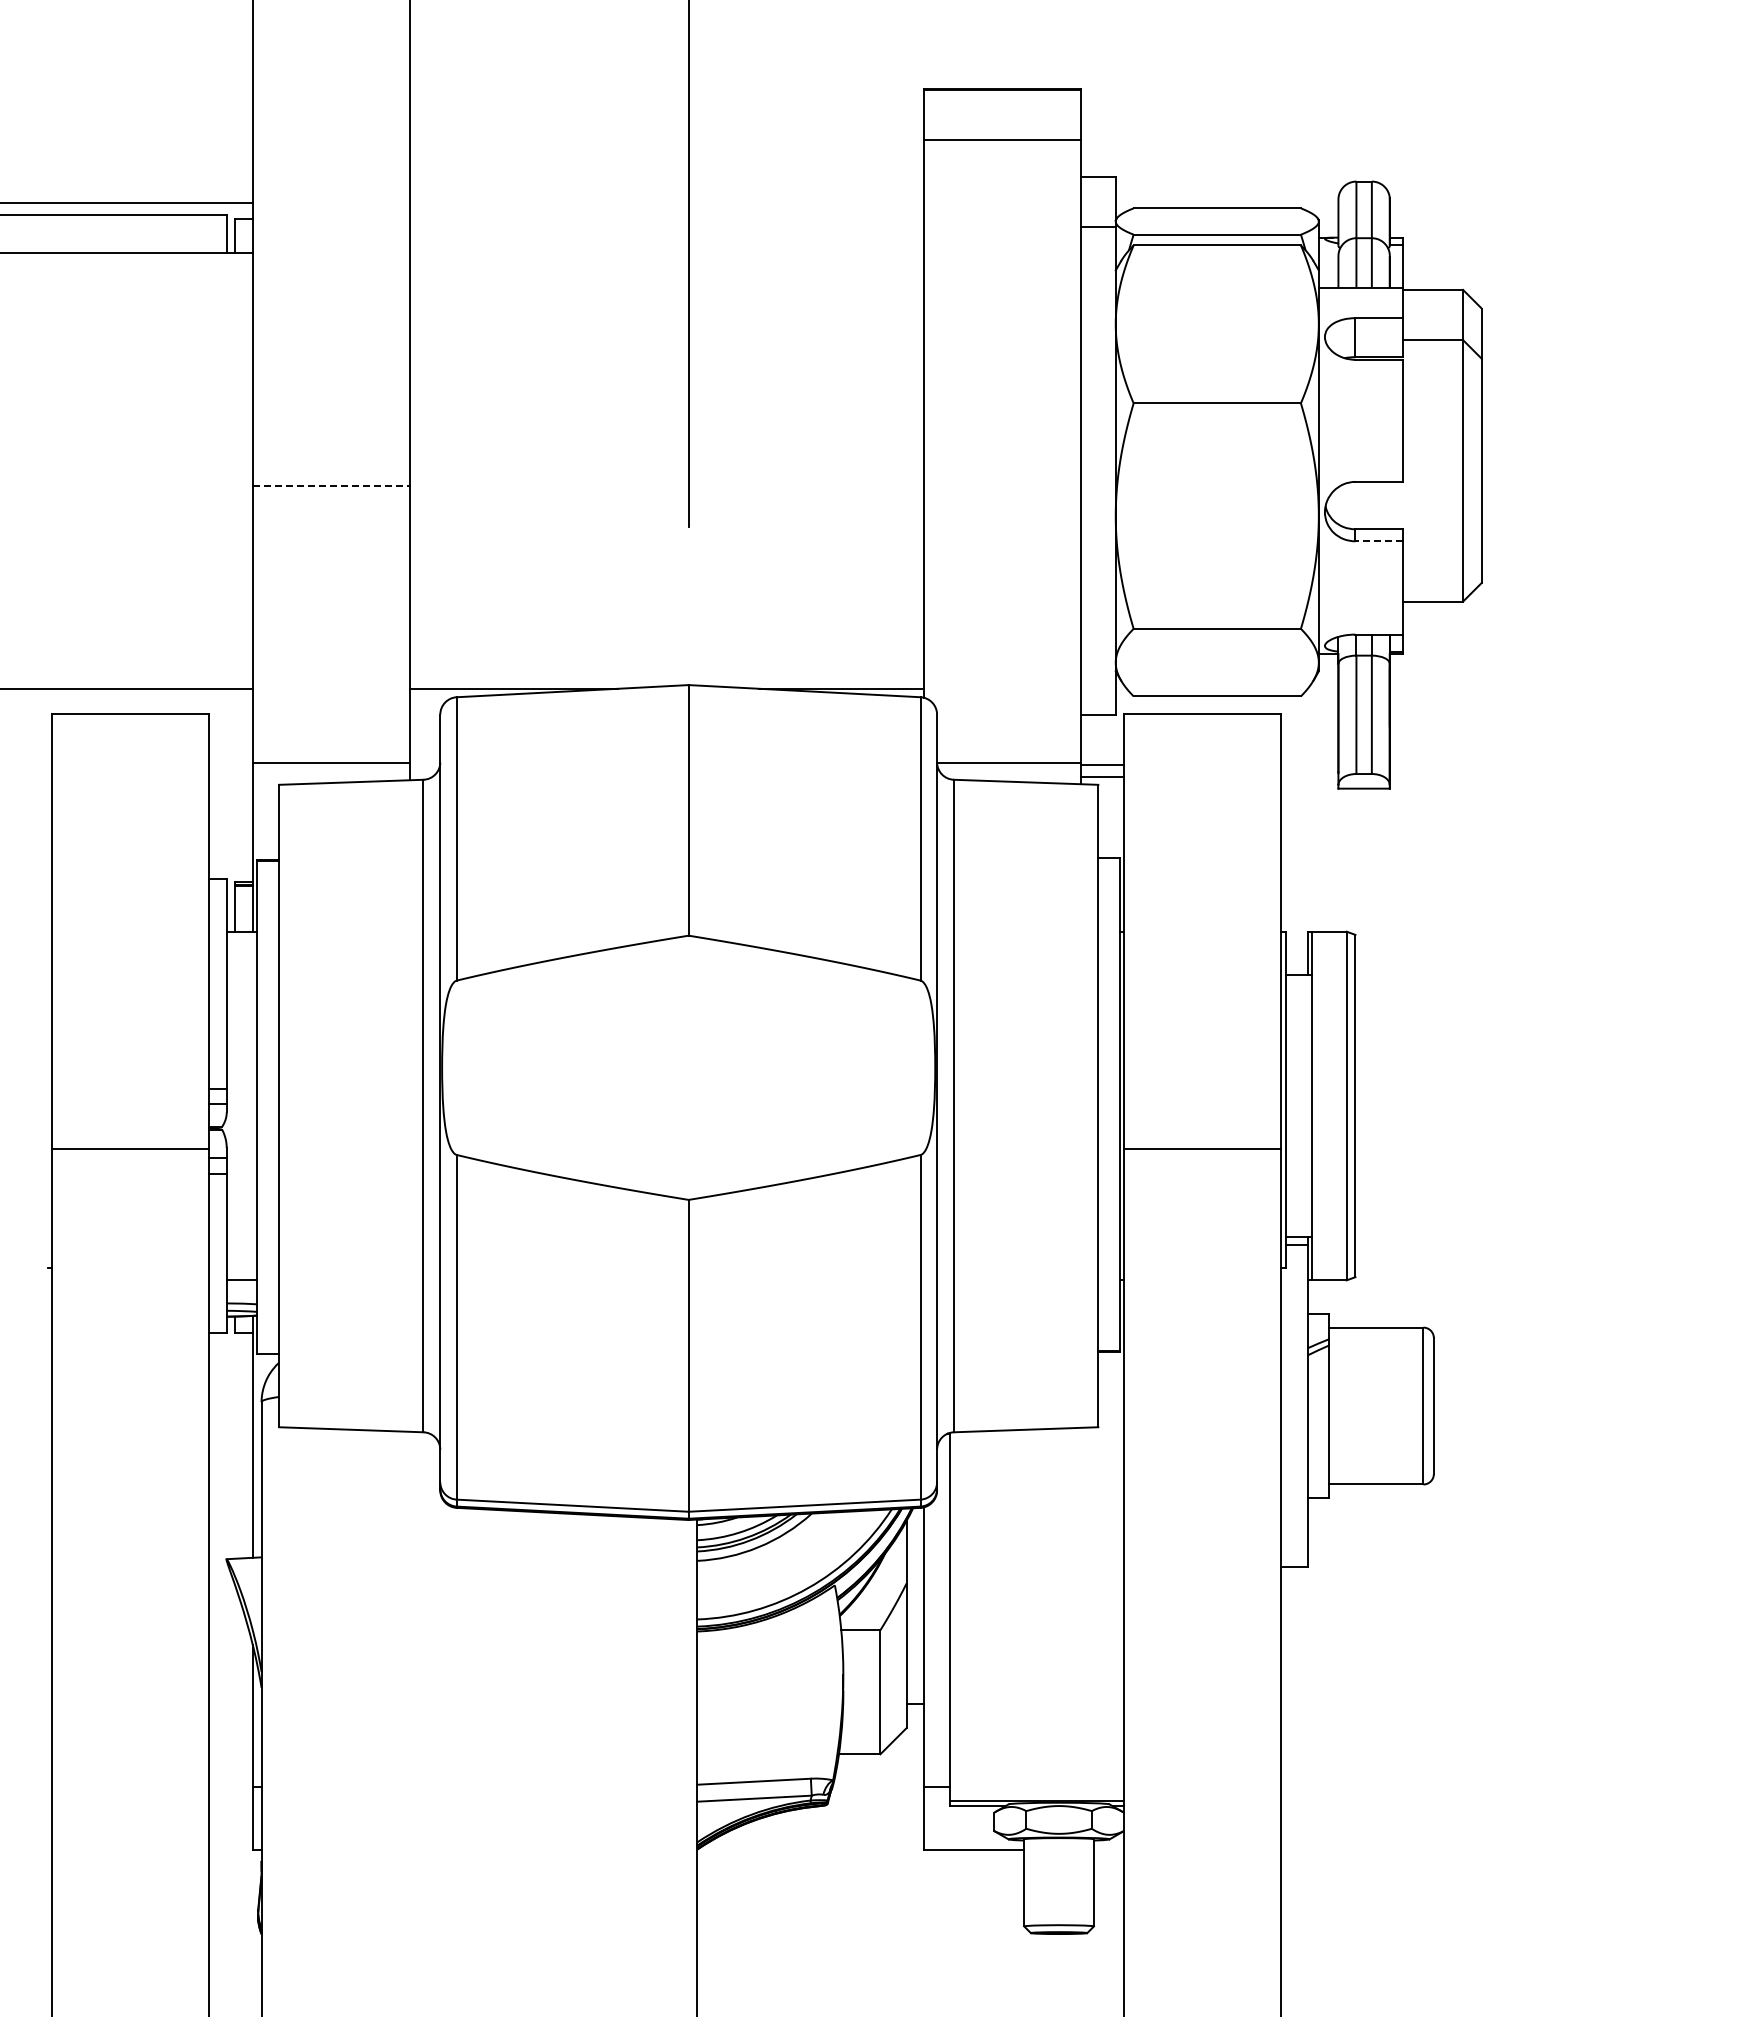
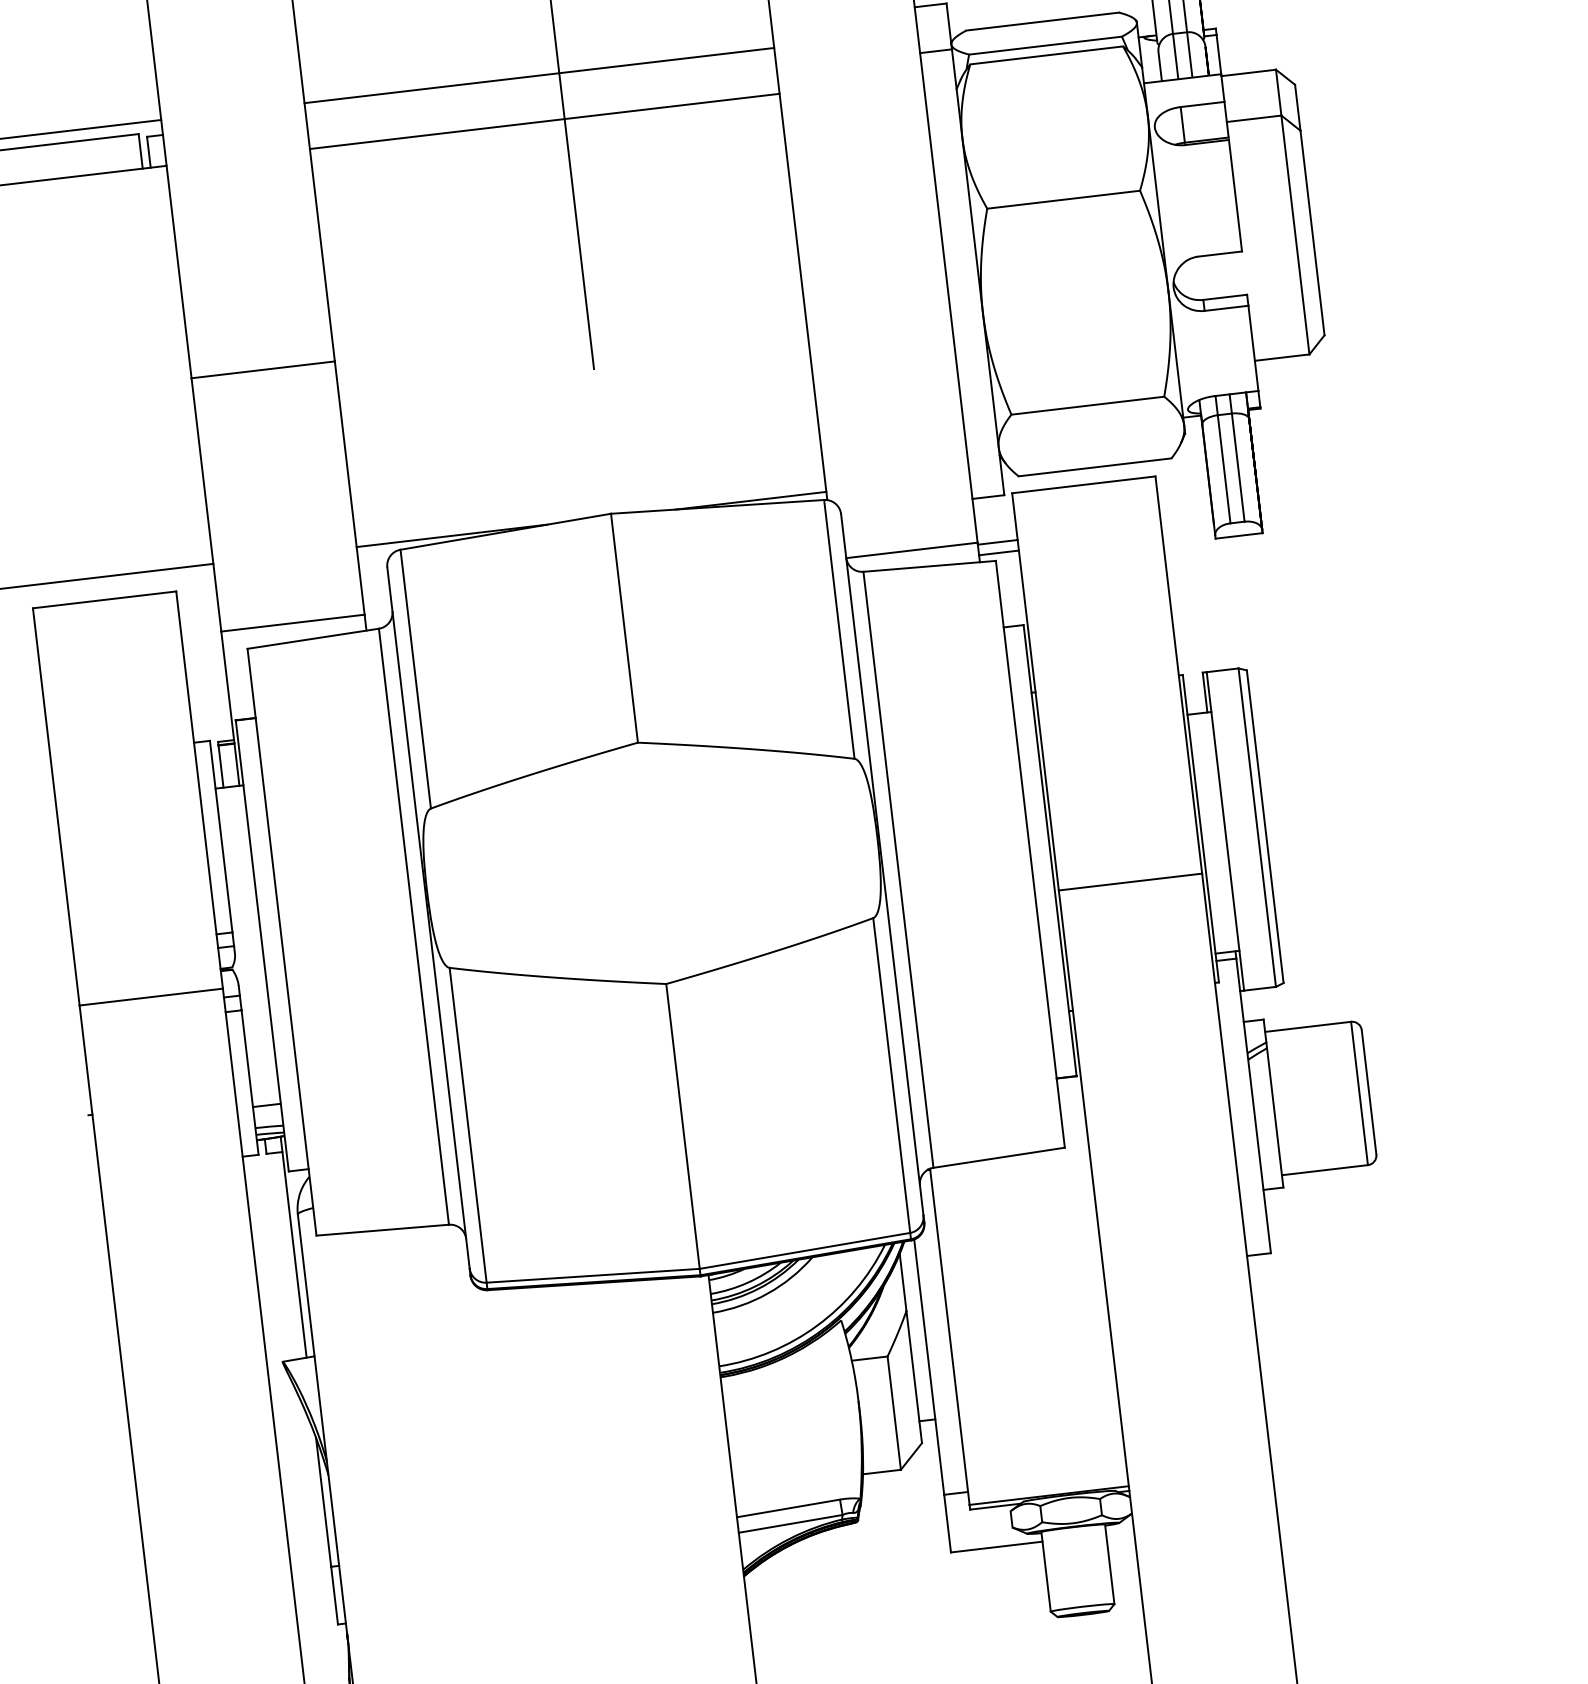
line: (666, 202) -> (538, 75), added
line: (666, 252) -> (544, 121), added
line: (331, 485) -> (263, 369), dashed -> solid
line: (1379, 541) -> (1226, 308), dashed -> solid

